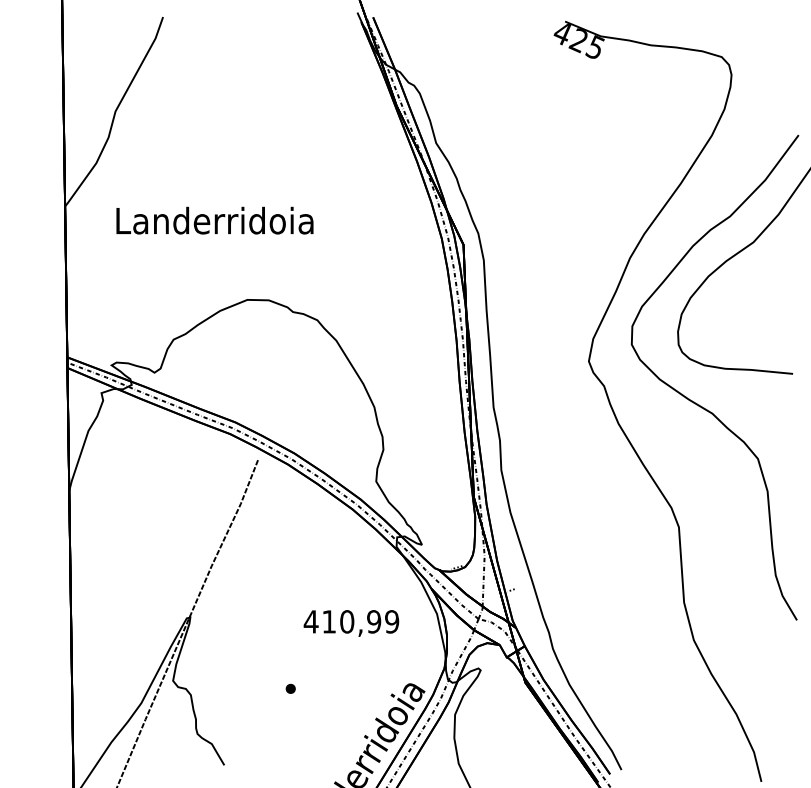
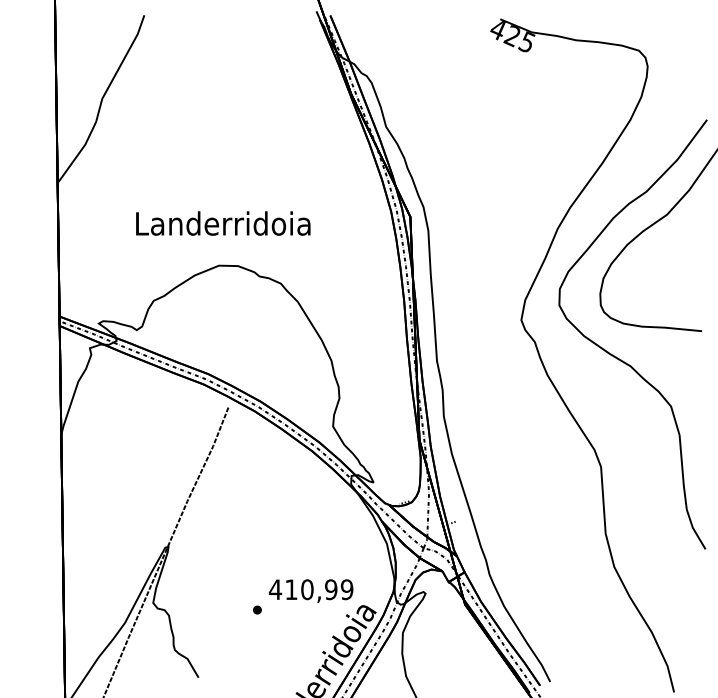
text: (215, 220) -> (223, 223), moved
text: (350, 622) -> (310, 590), moved

